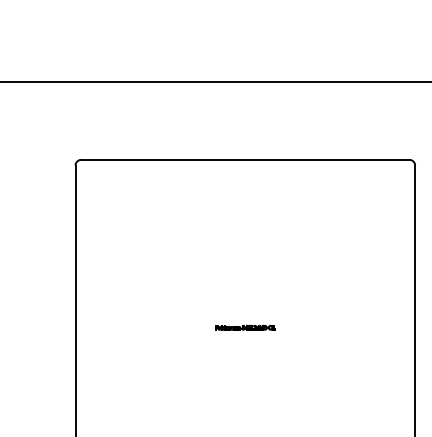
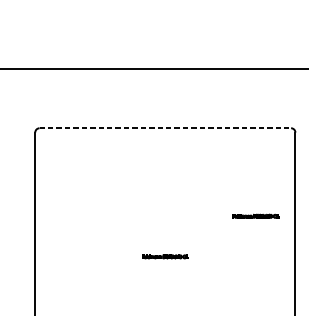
line: (245, 159) -> (165, 127), solid -> dashed
part: (363, 274) -> (255, 216), added

